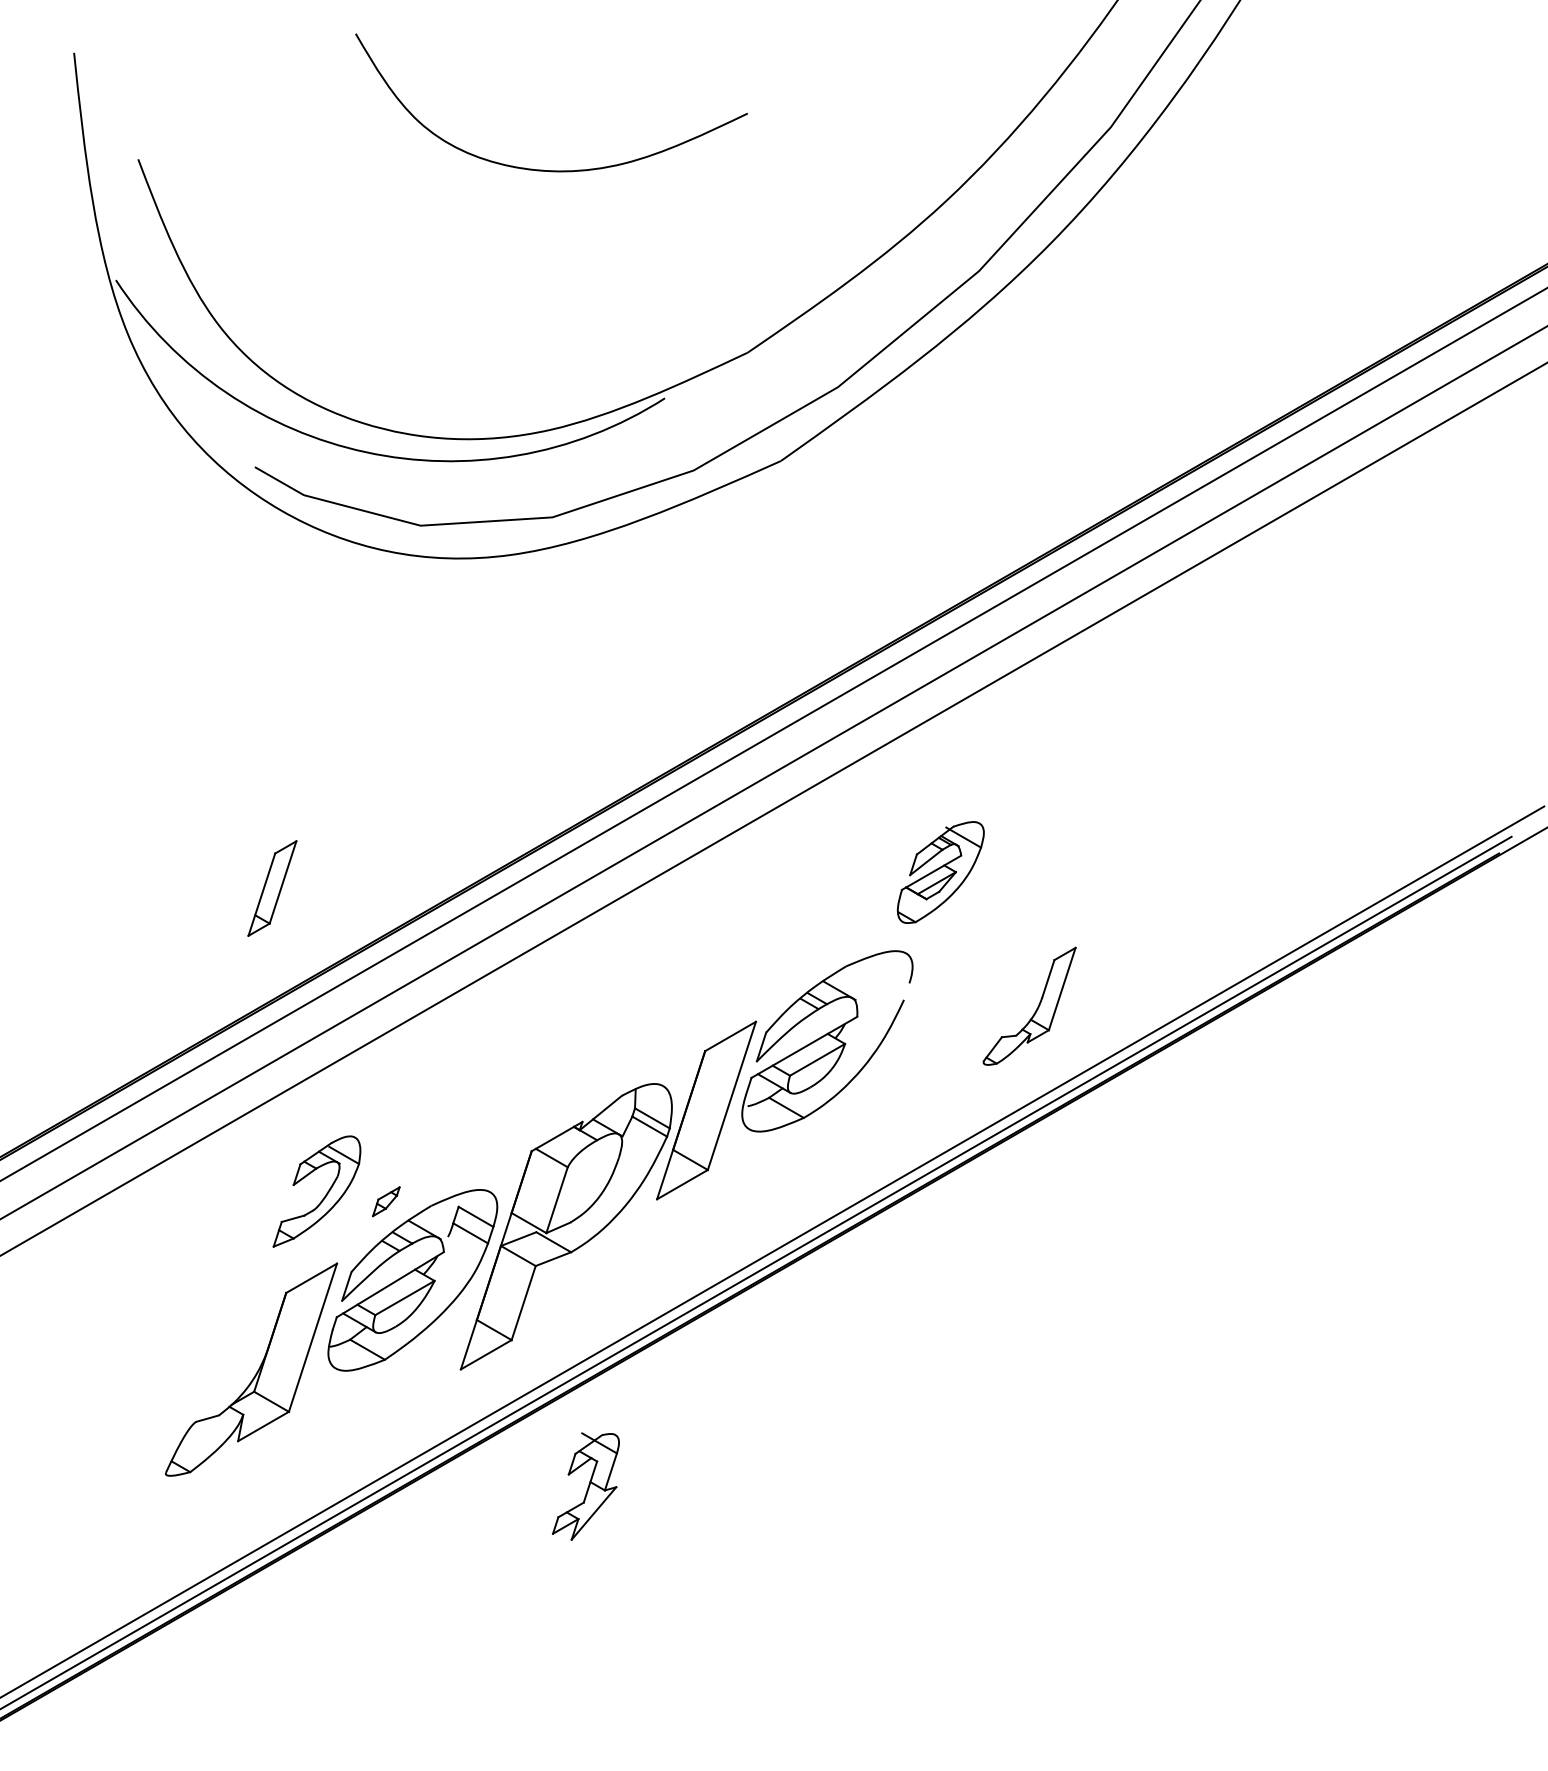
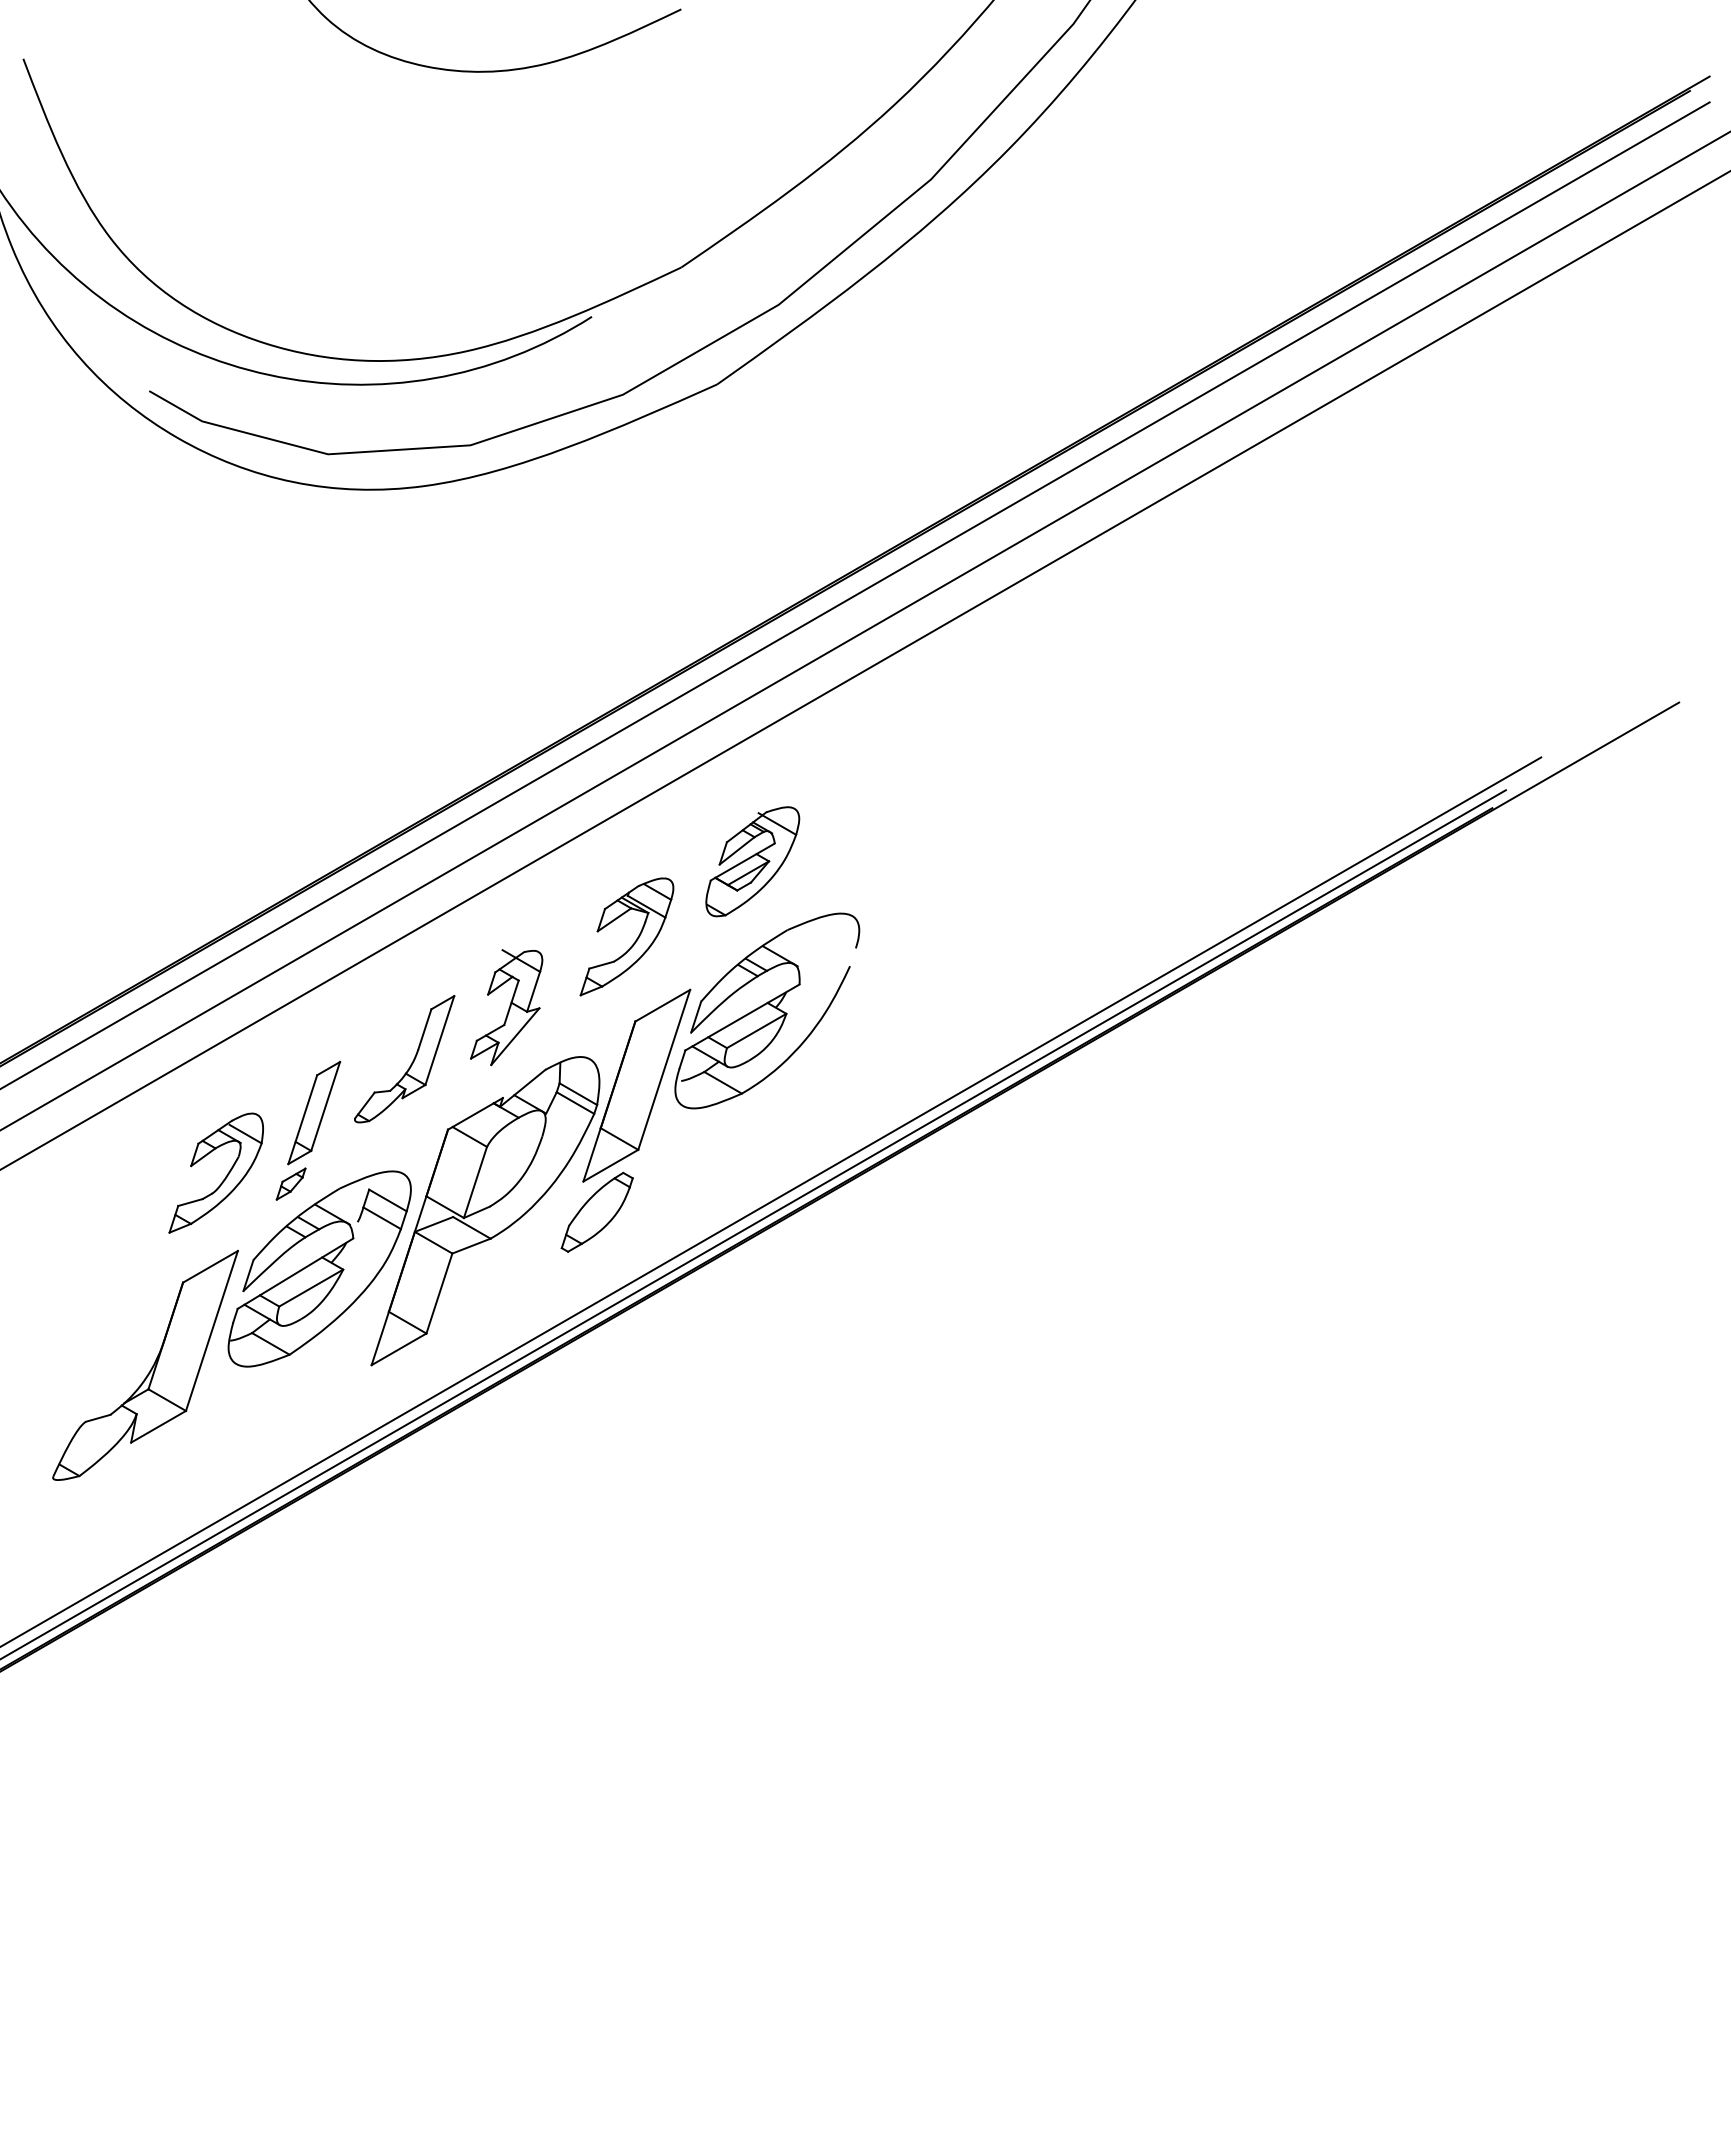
part: (940, 872) -> (752, 861), moved
part: (272, 888) -> (314, 1113), moved
part: (704, 976) -> (634, 941), added
part: (1036, 1009) -> (411, 1062), moved
part: (669, 1227) -> (596, 1211), added
part: (585, 1486) -> (506, 1007), moved

